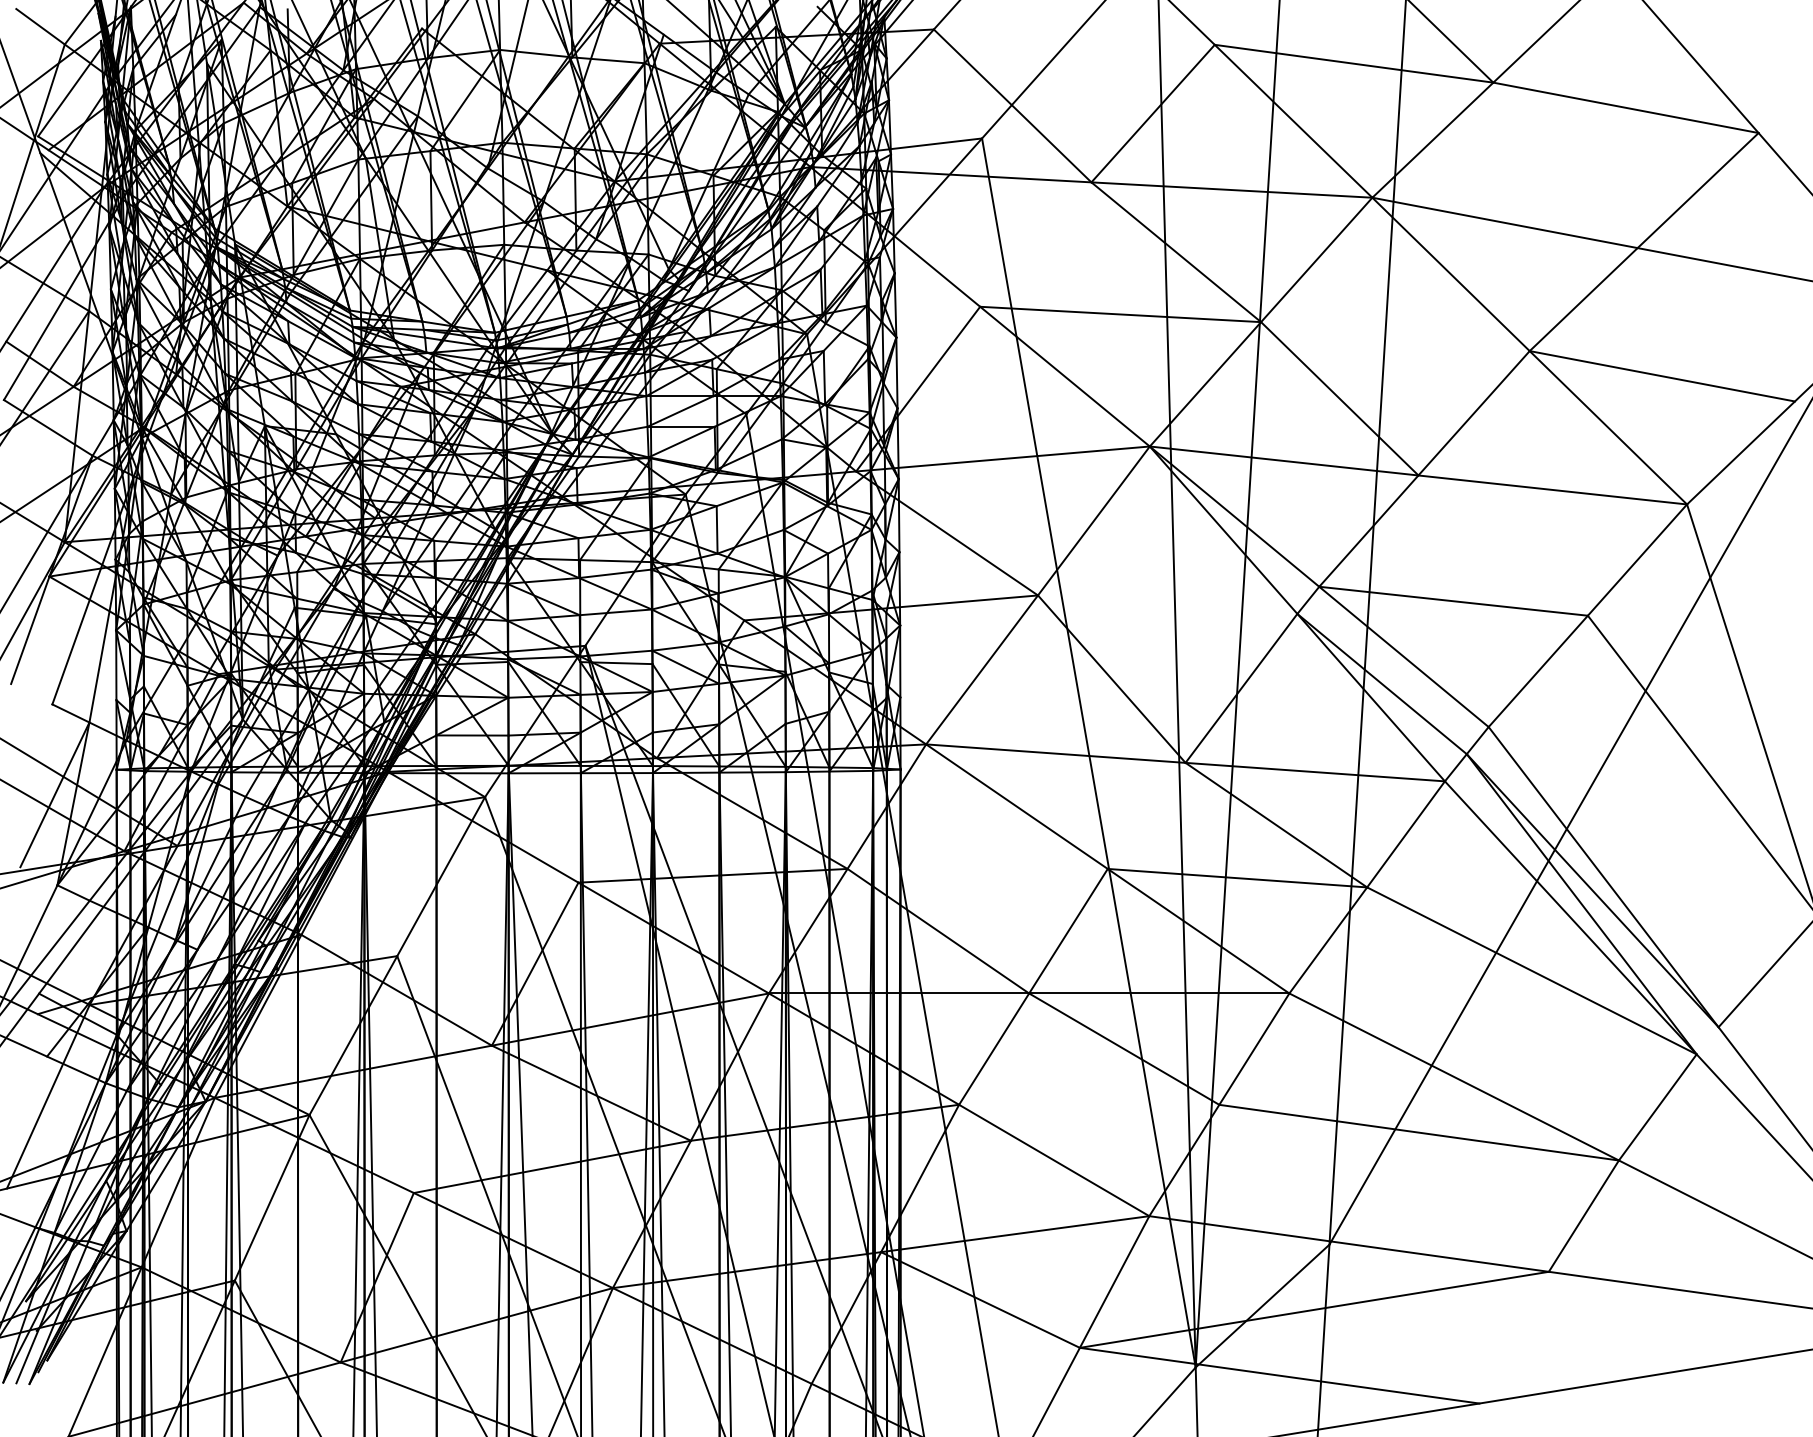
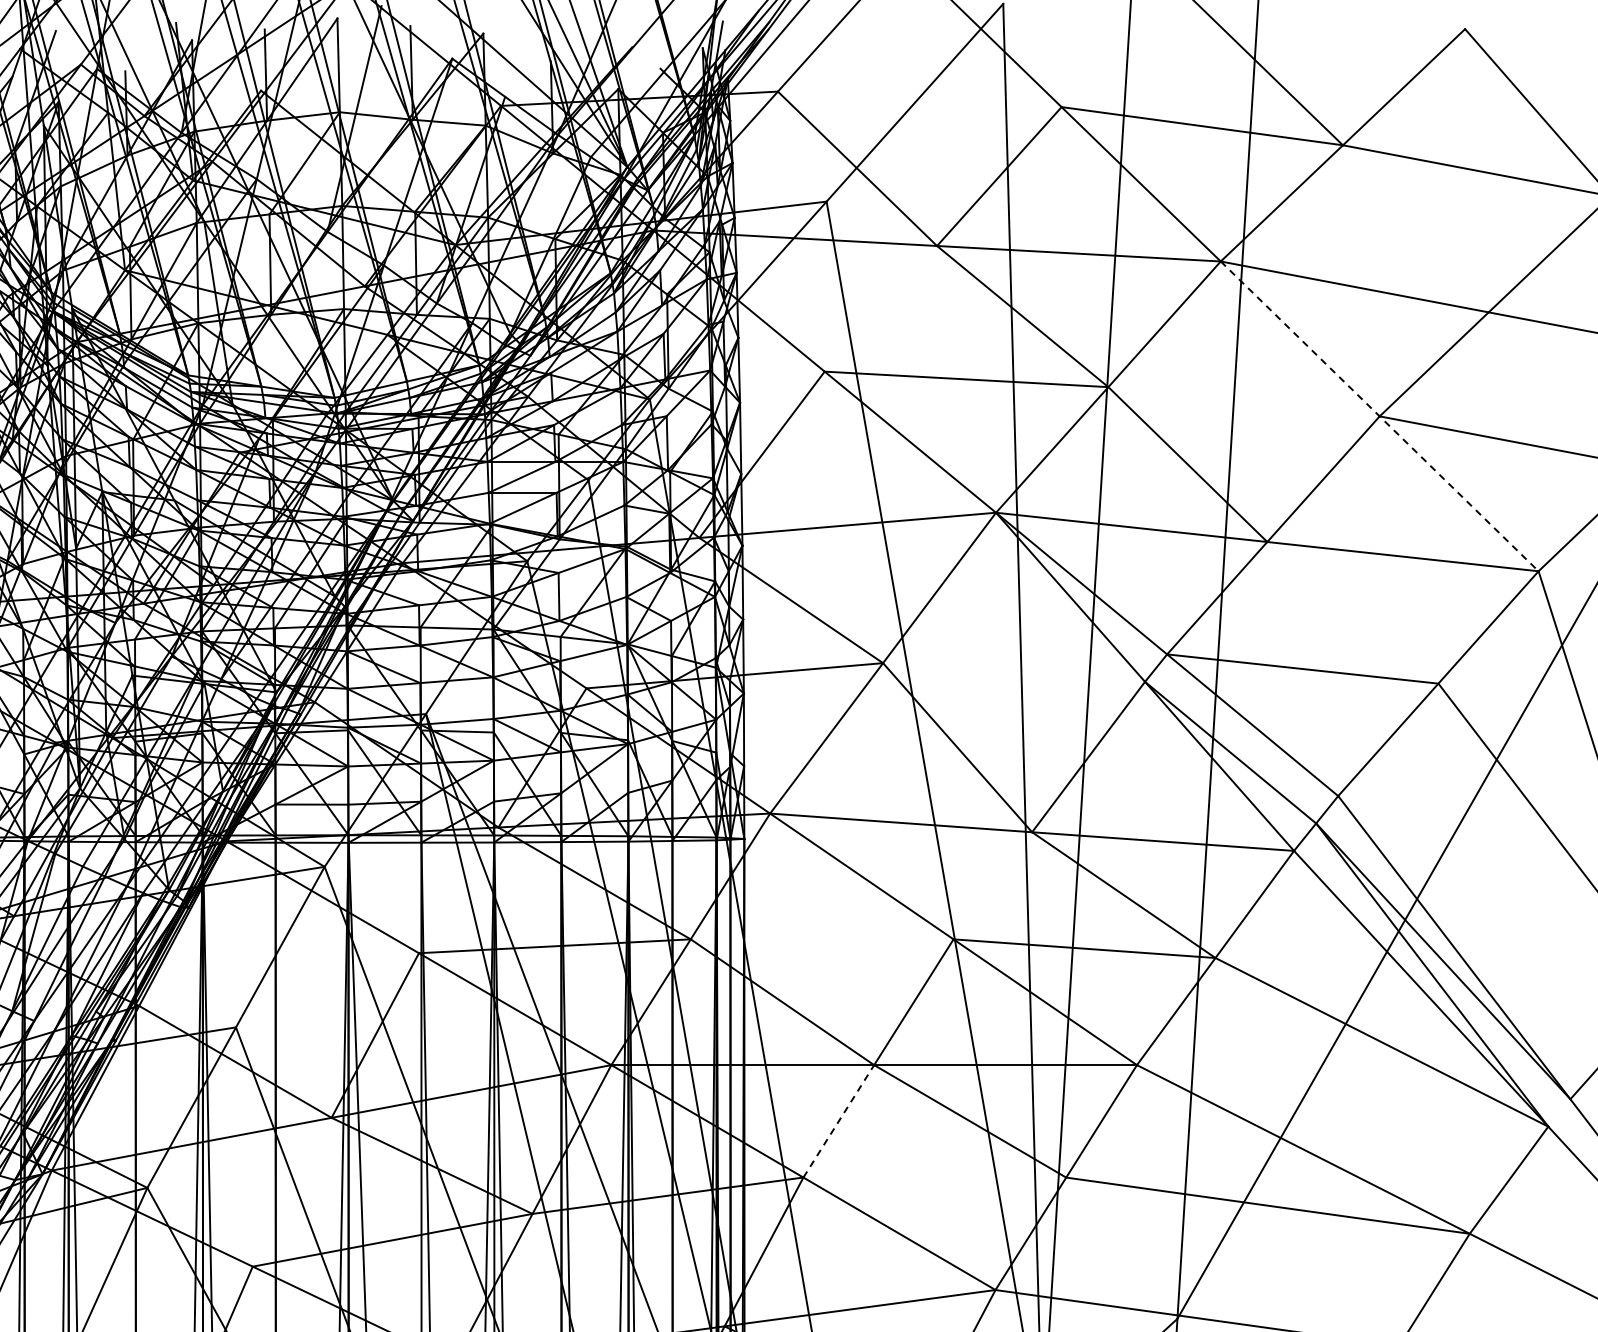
line: (1529, 351) -> (1379, 416), solid -> dashed
line: (994, 1049) -> (839, 1121), solid -> dashed

